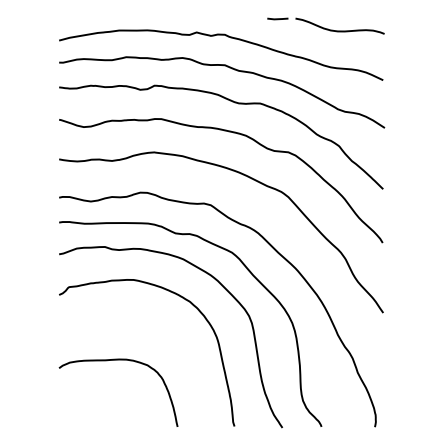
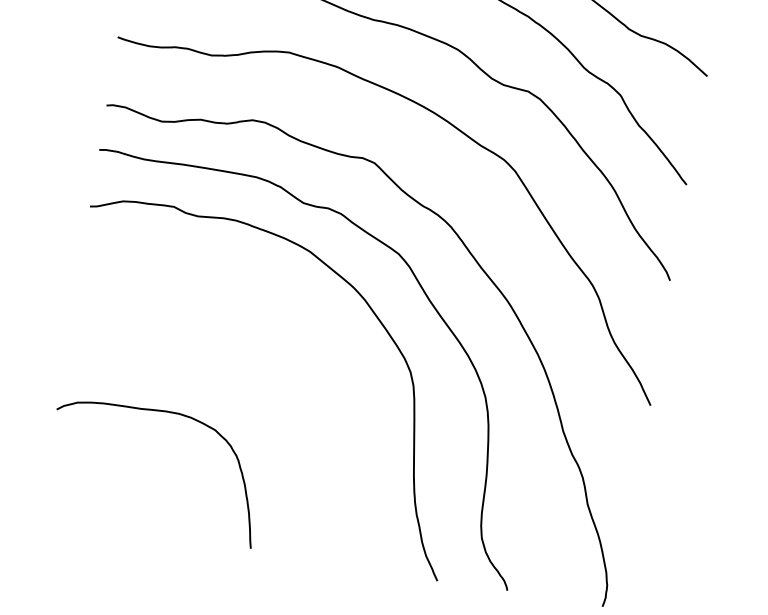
curve: (178, 296) -> (290, 316), removed

